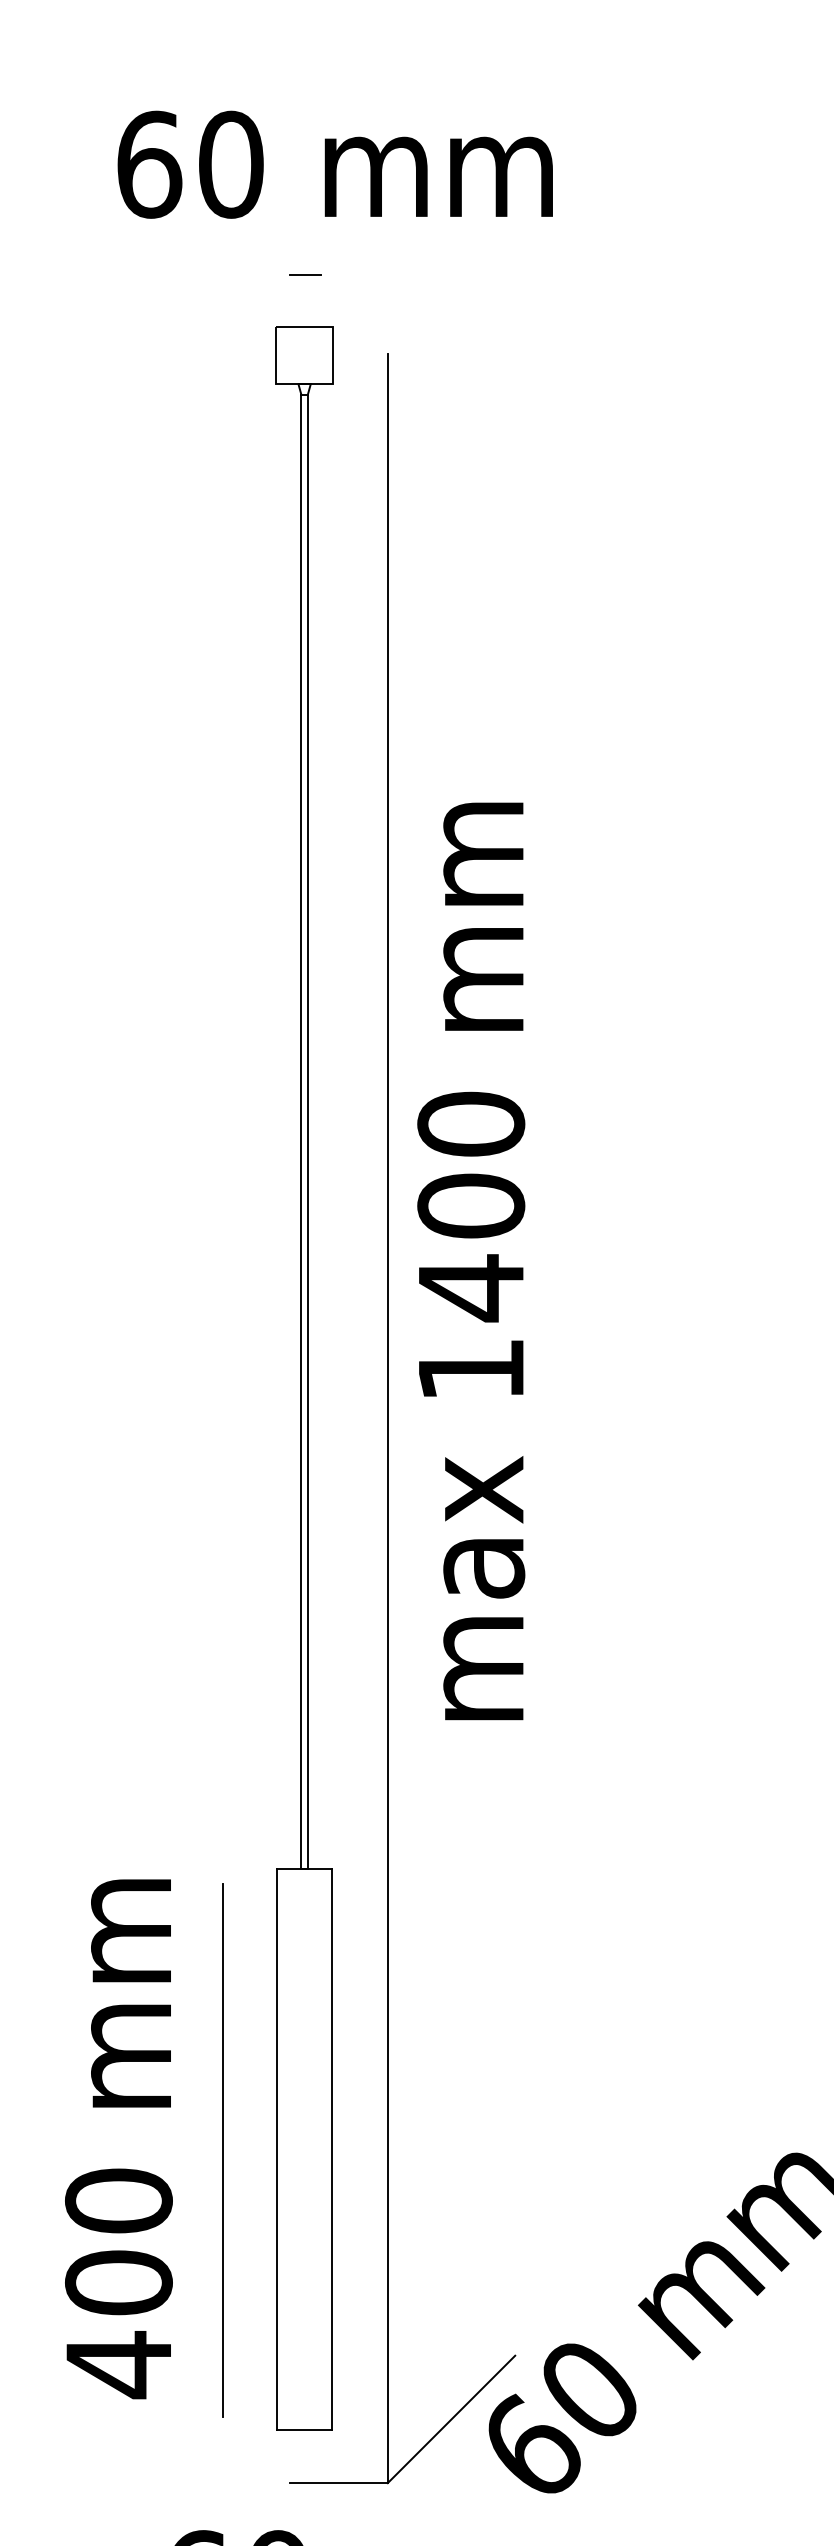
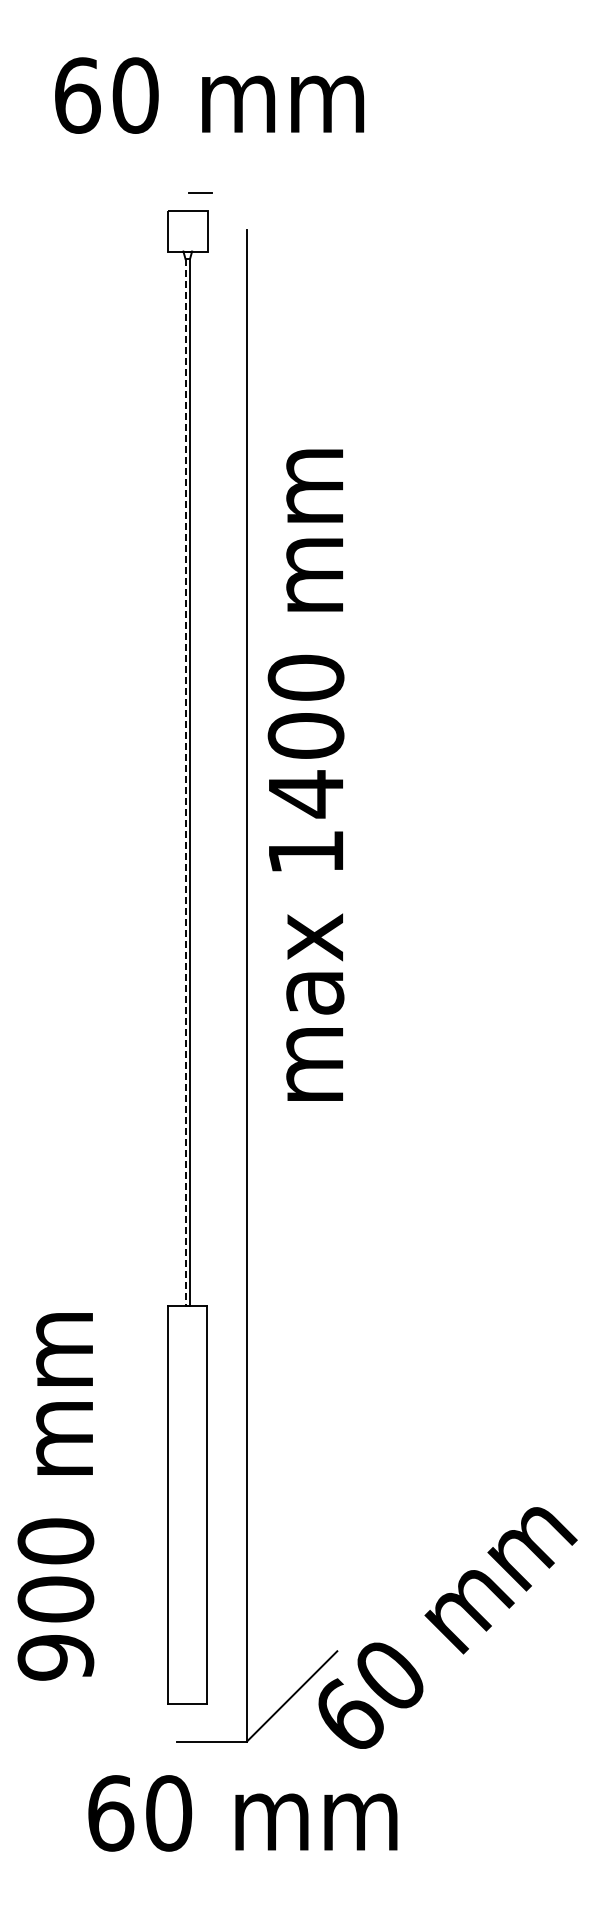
line: (305, 274) -> (200, 192), moved
line: (301, 1133) -> (185, 783), solid -> dashed
text: (470, 1260) -> (305, 774), moved
line: (222, 2150) -> (129, 1505), removed
text: (118, 2364) -> (55, 1657), 400 -> 900

